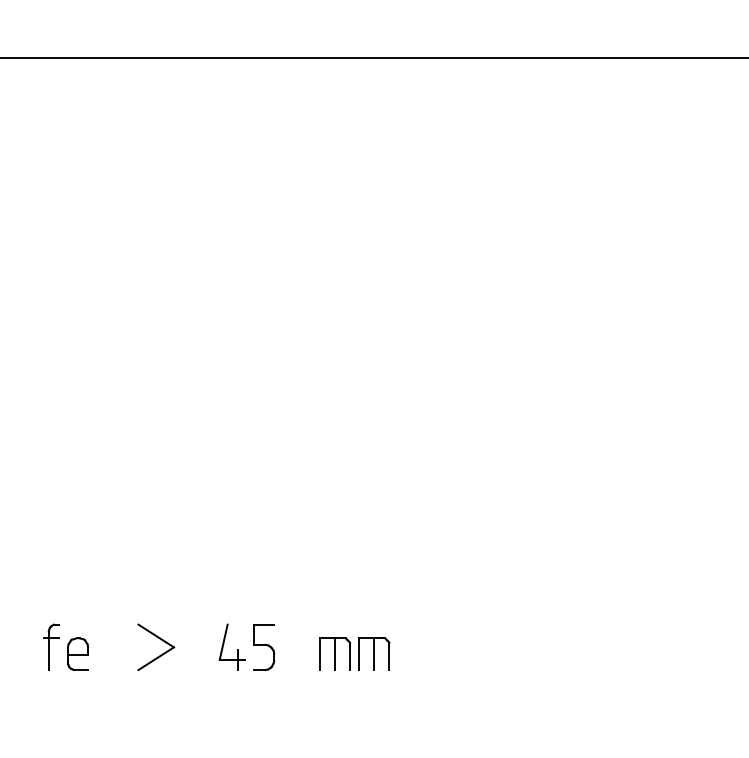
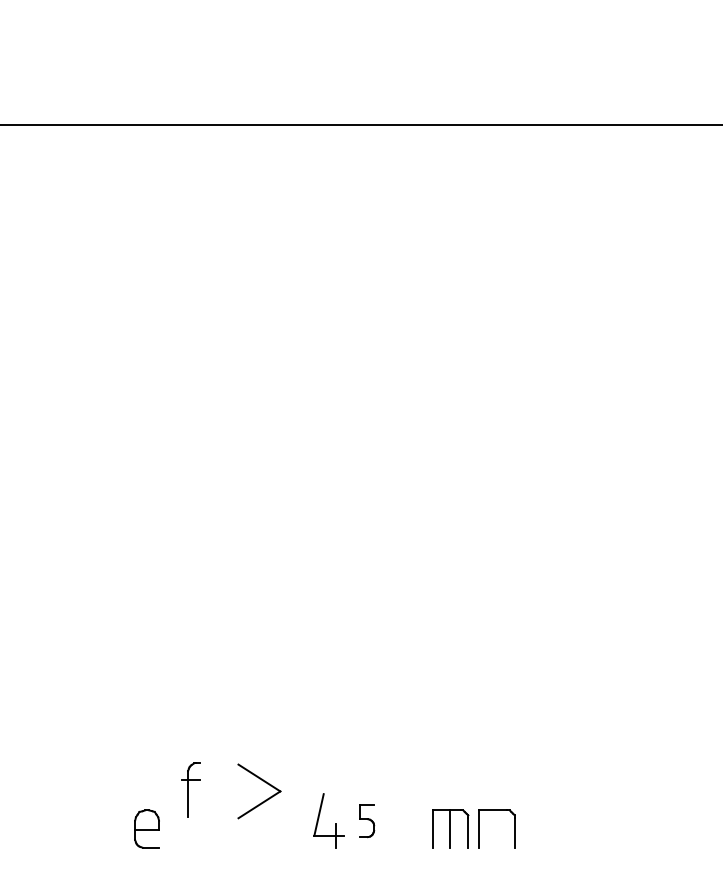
part: (51, 646) -> (191, 789), moved
part: (264, 647) -> (367, 821), size x0.6
part: (160, 654) -> (264, 799), moved
line: (374, 654) -> (497, 829), removed

